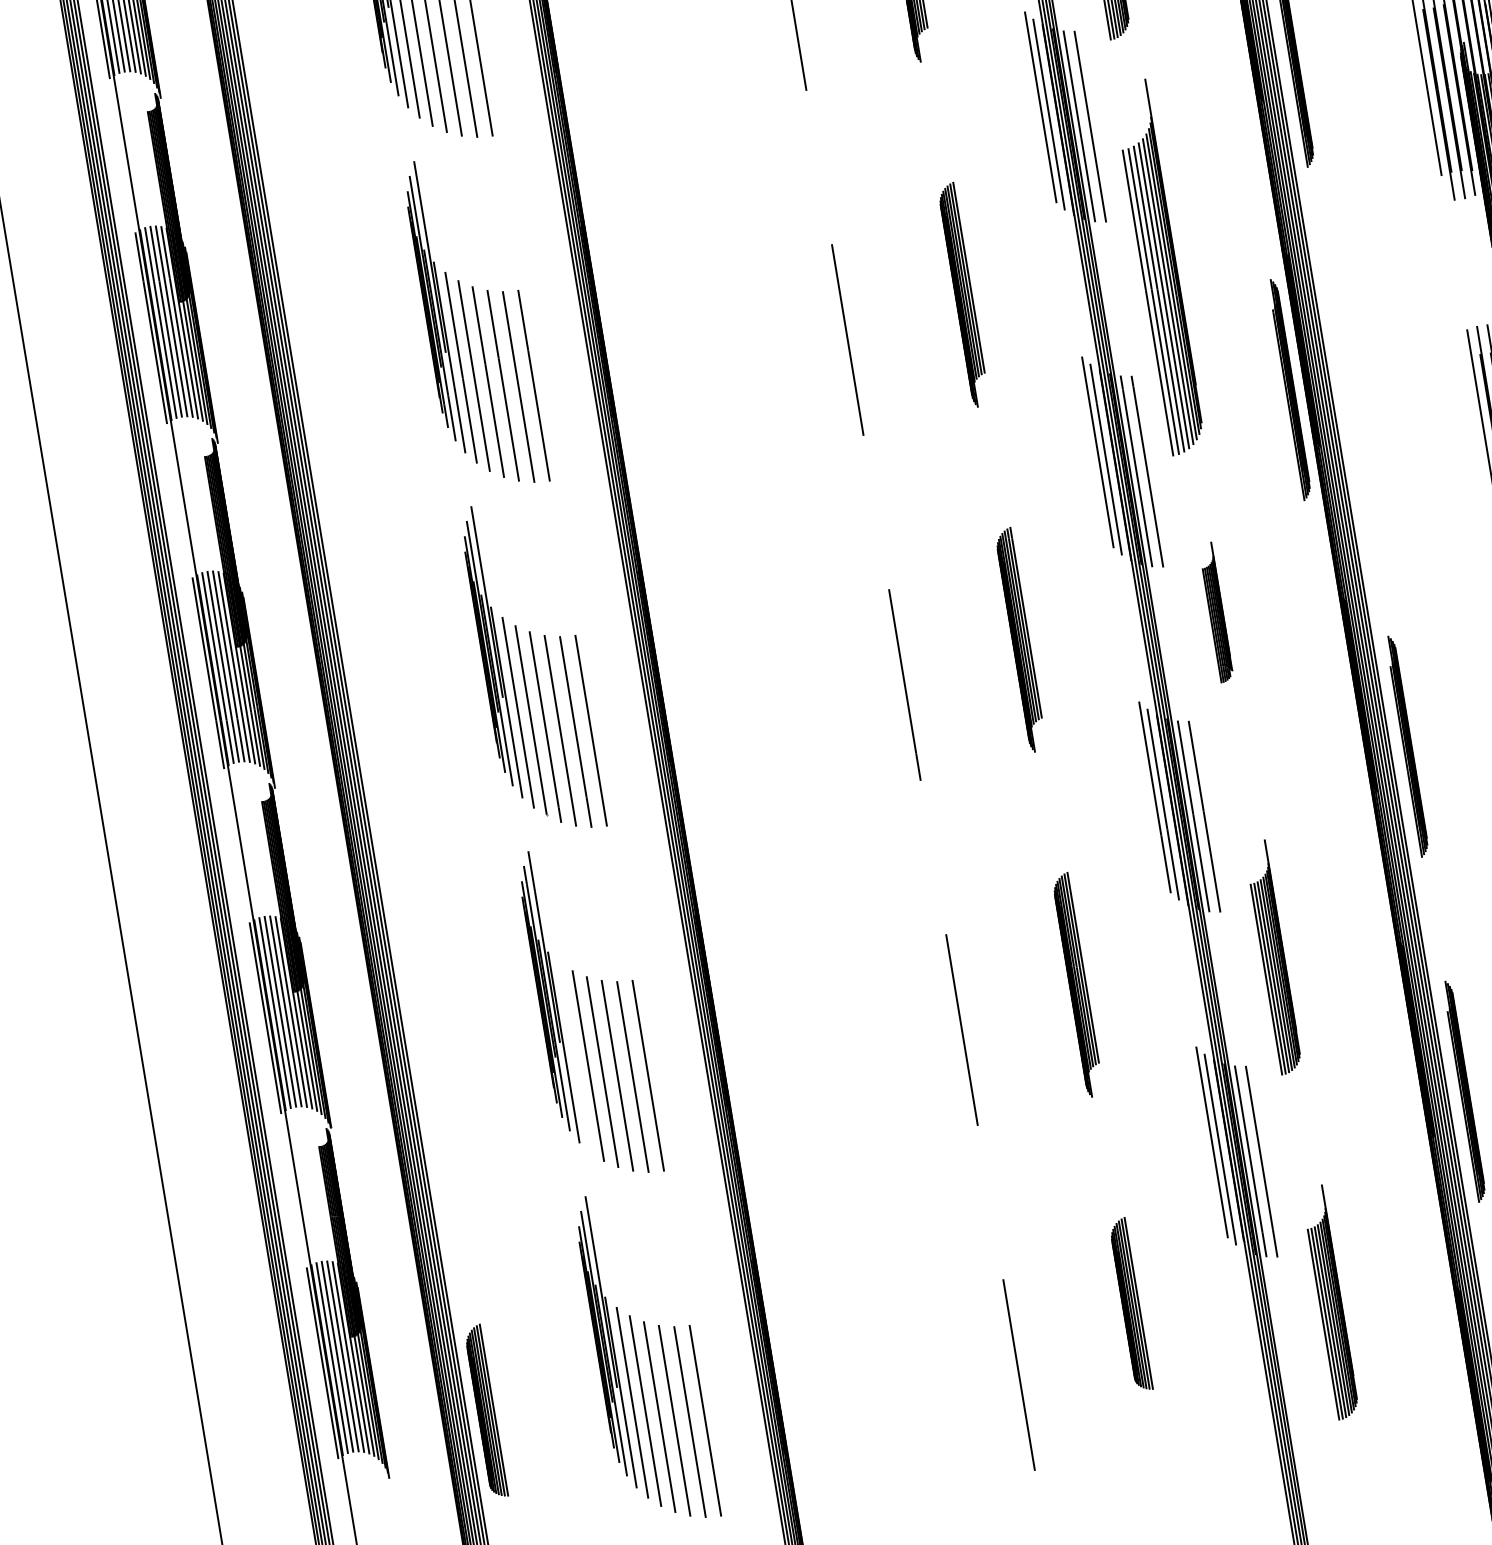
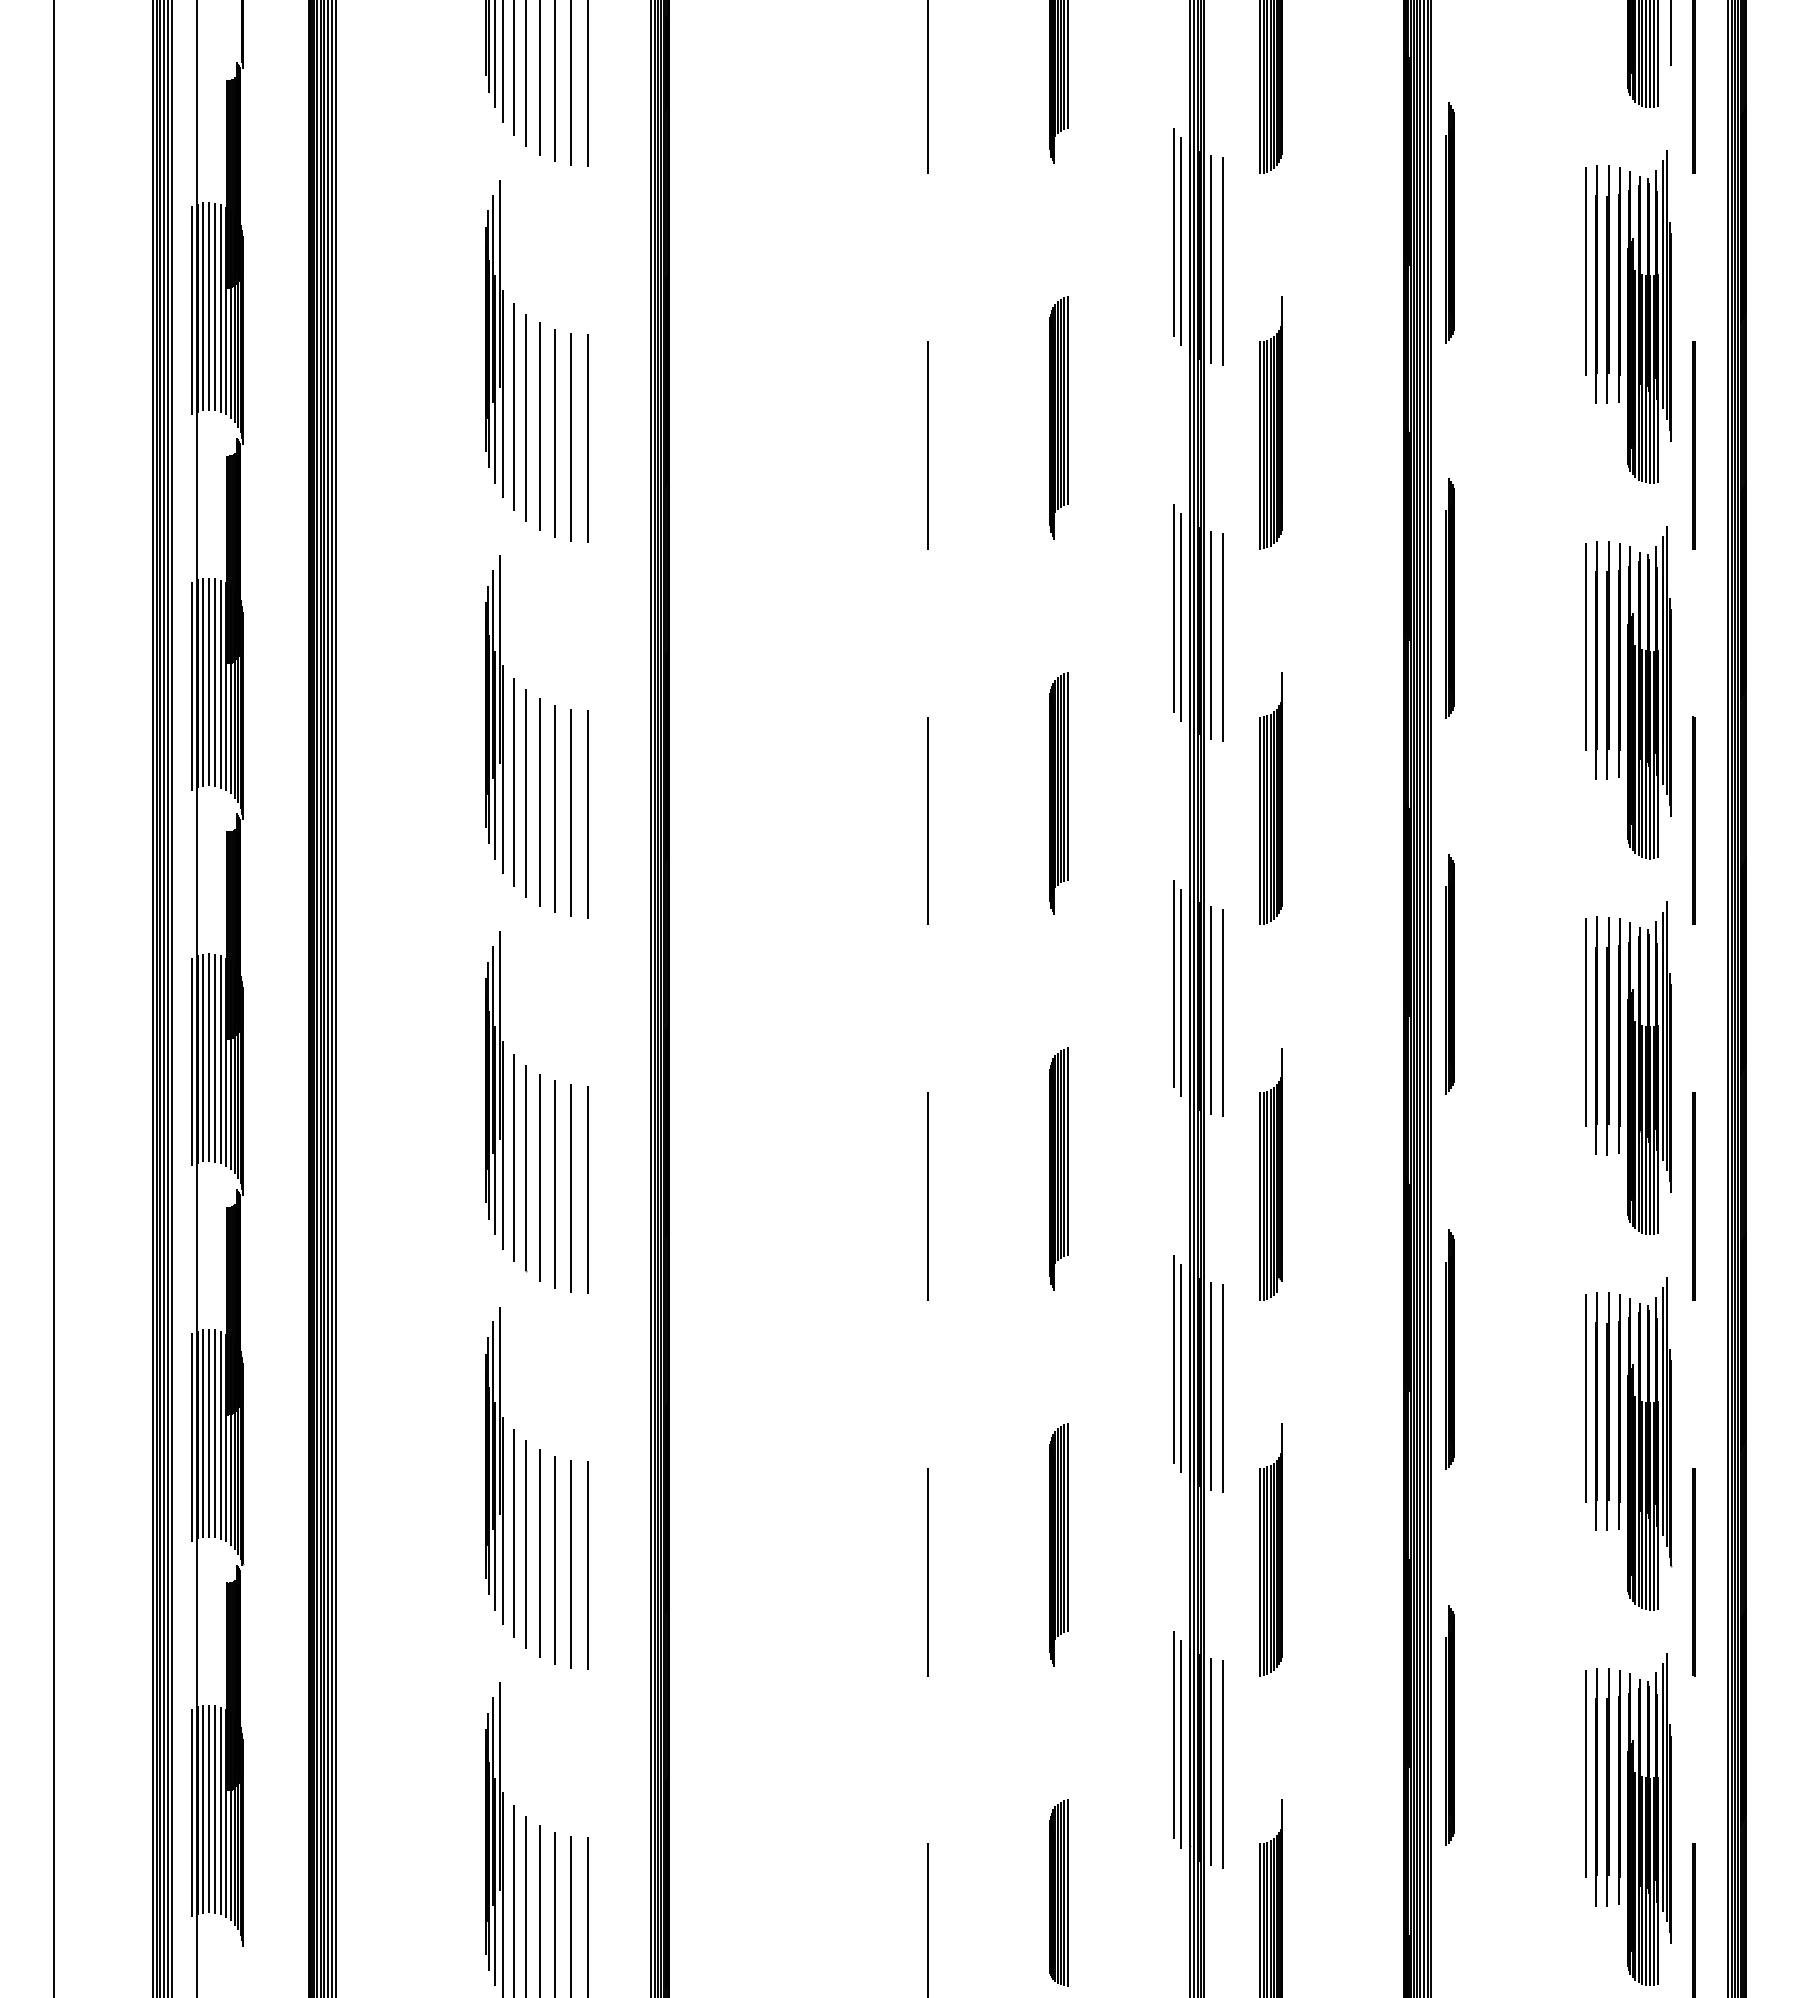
part: (1158, 267) -> (1270, 798), size x0.62
part: (1289, 390) -> (1449, 974), moved
part: (1215, 612) -> (1270, 1174), size x1.67
line: (575, 1057) -> (513, 1533), added
part: (485, 1411) -> (356, 1892), removed

